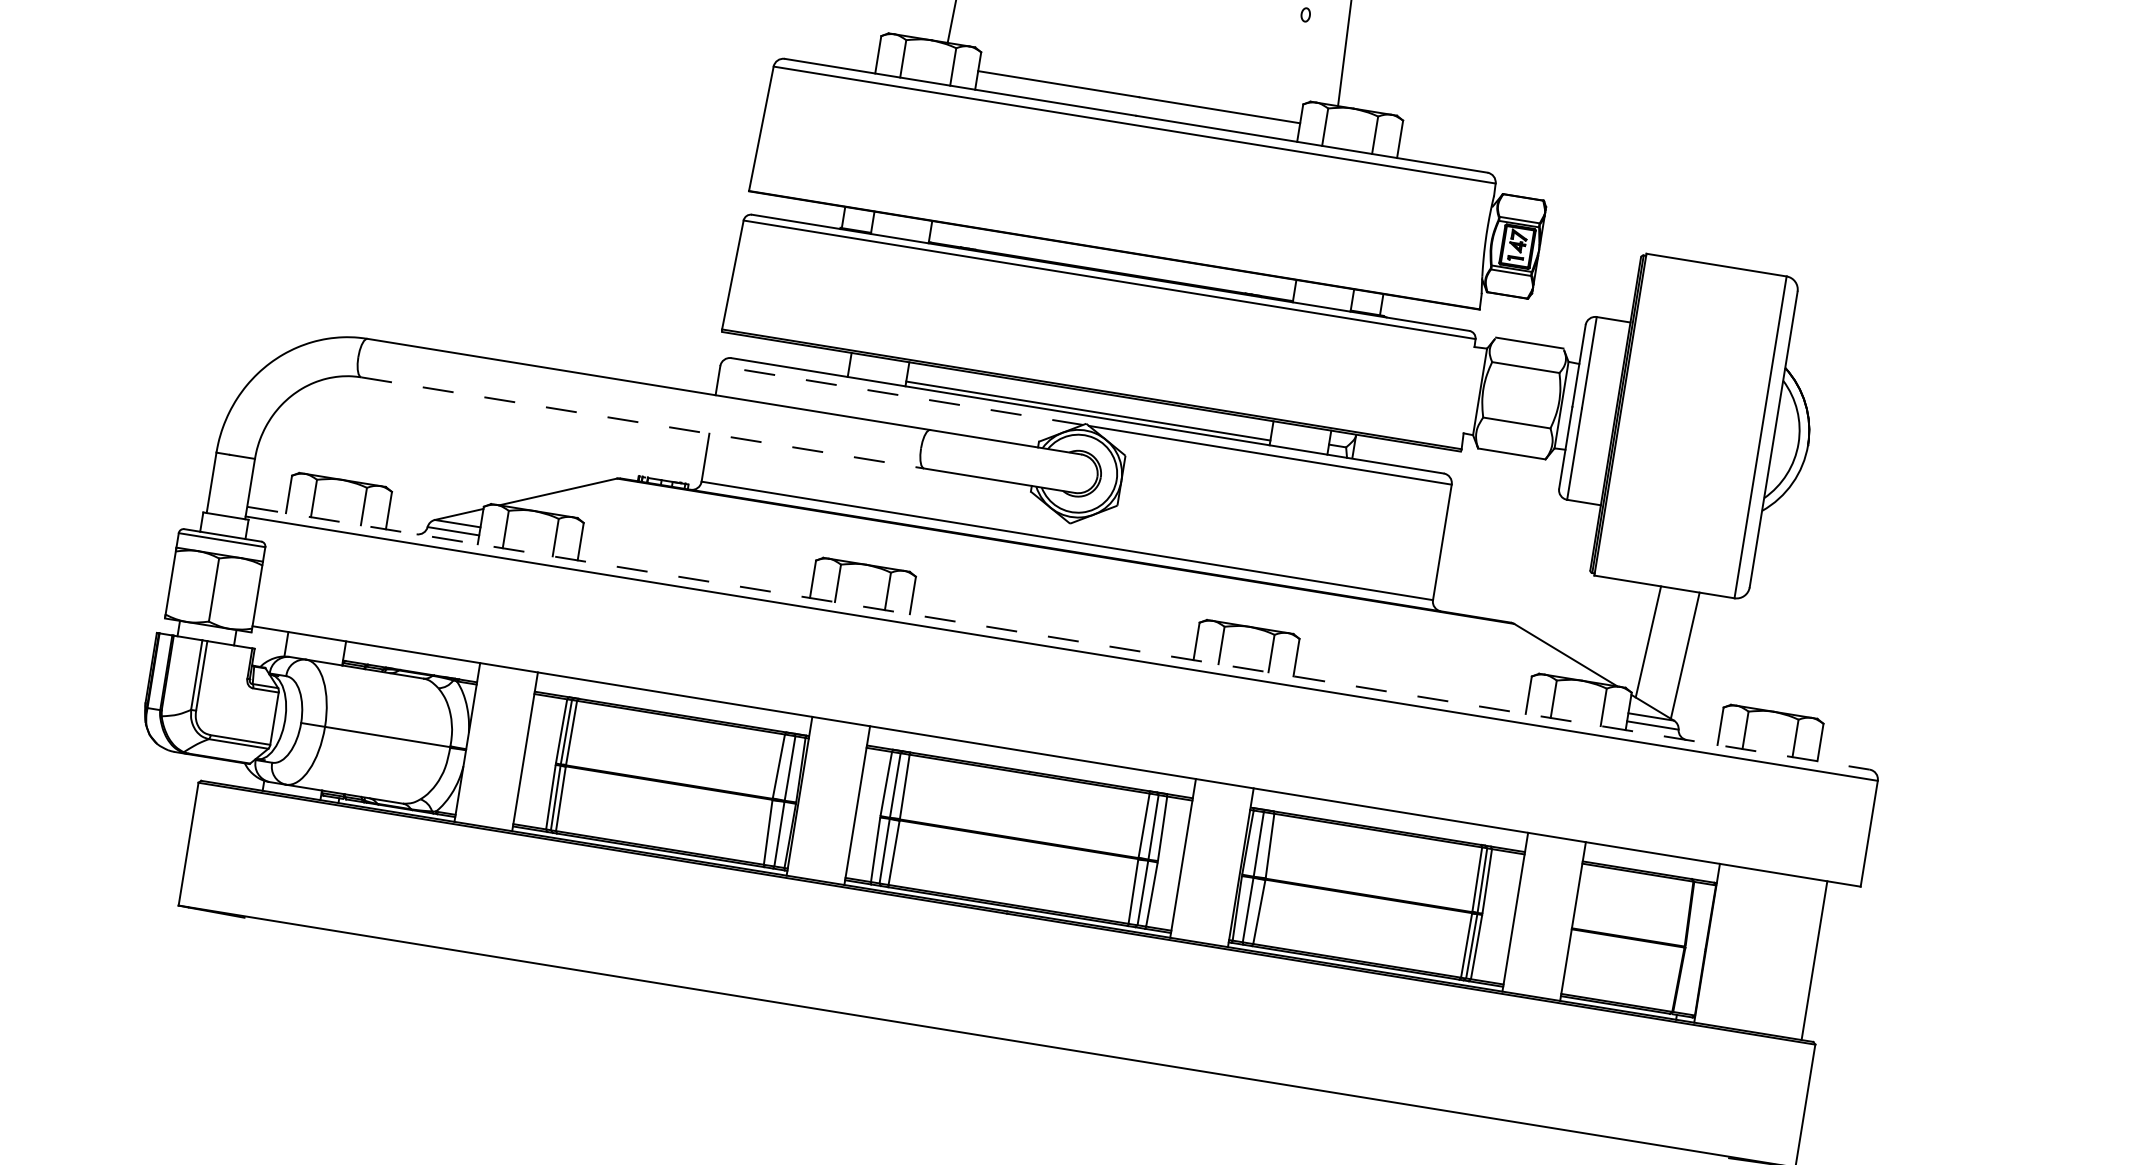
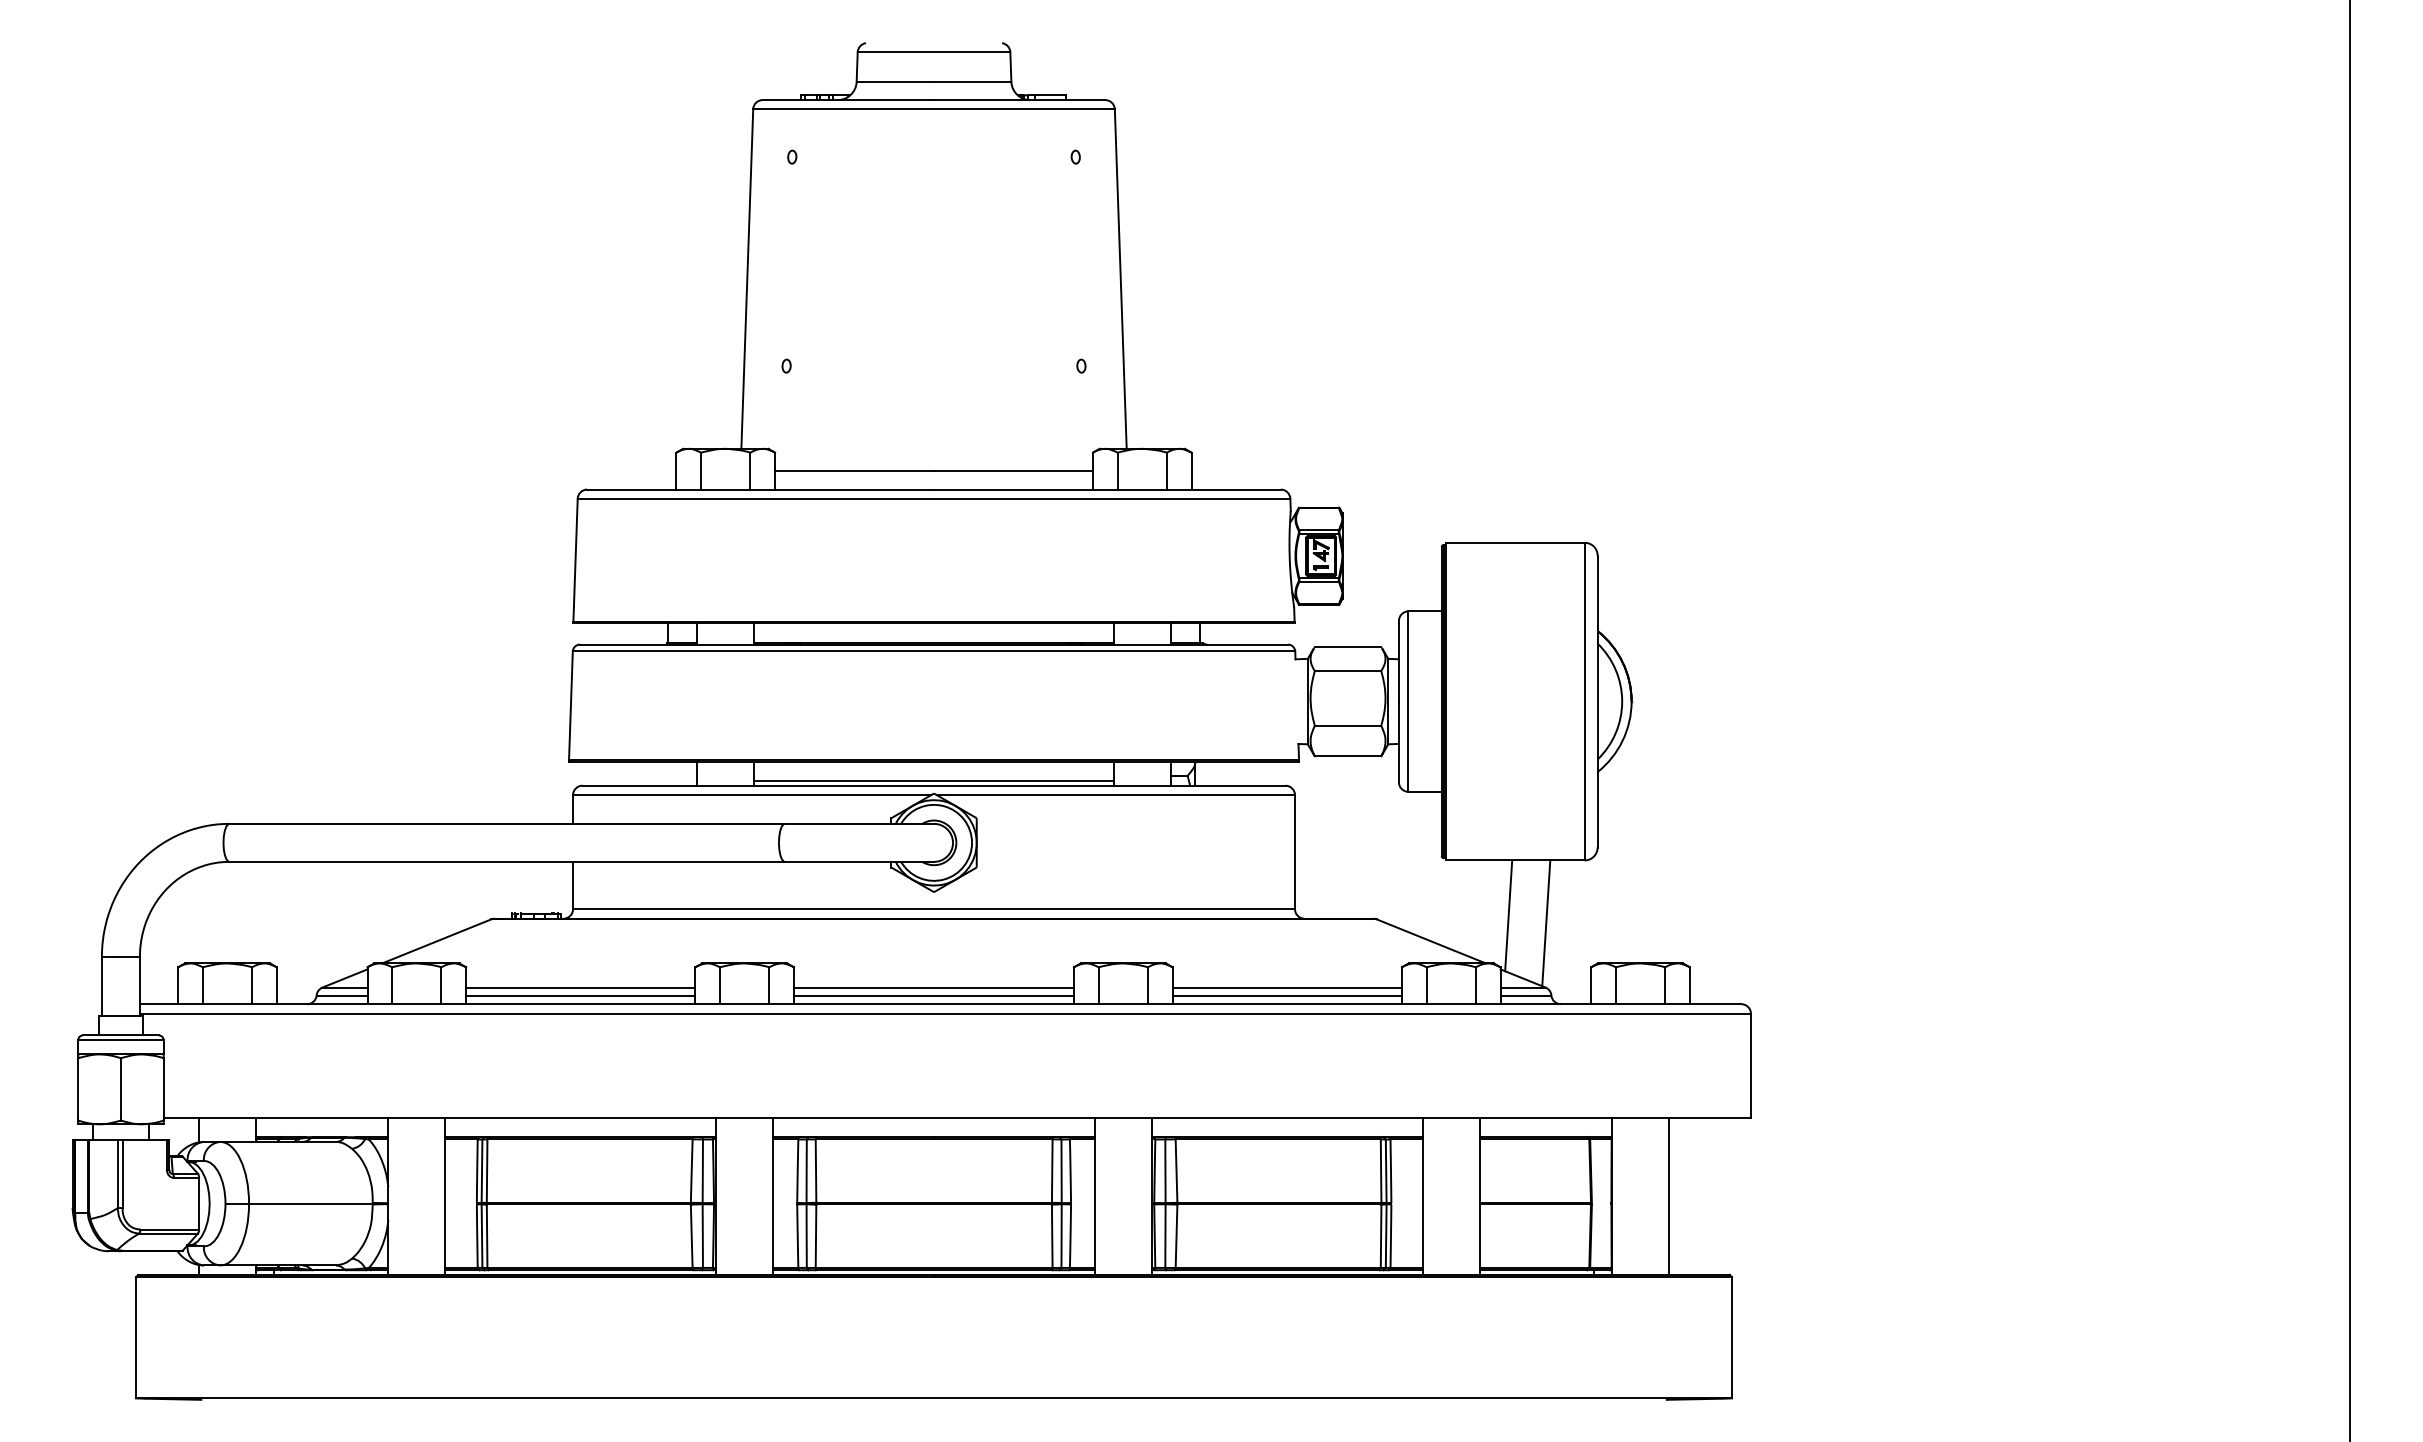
line: (901, 395) -> (751, 795), dashed -> solid
line: (643, 422) -> (507, 861), dashed -> solid
line: (696, 562) -> (580, 987), added
line: (694, 570) -> (580, 995), added
line: (1054, 620) -> (934, 987), added
line: (1053, 628) -> (934, 995), added
line: (1058, 638) -> (940, 1004), dashed -> solid
line: (1411, 678) -> (1286, 987), added
line: (1410, 686) -> (1286, 995), added
line: (1814, 960) -> (1669, 1196), moved

